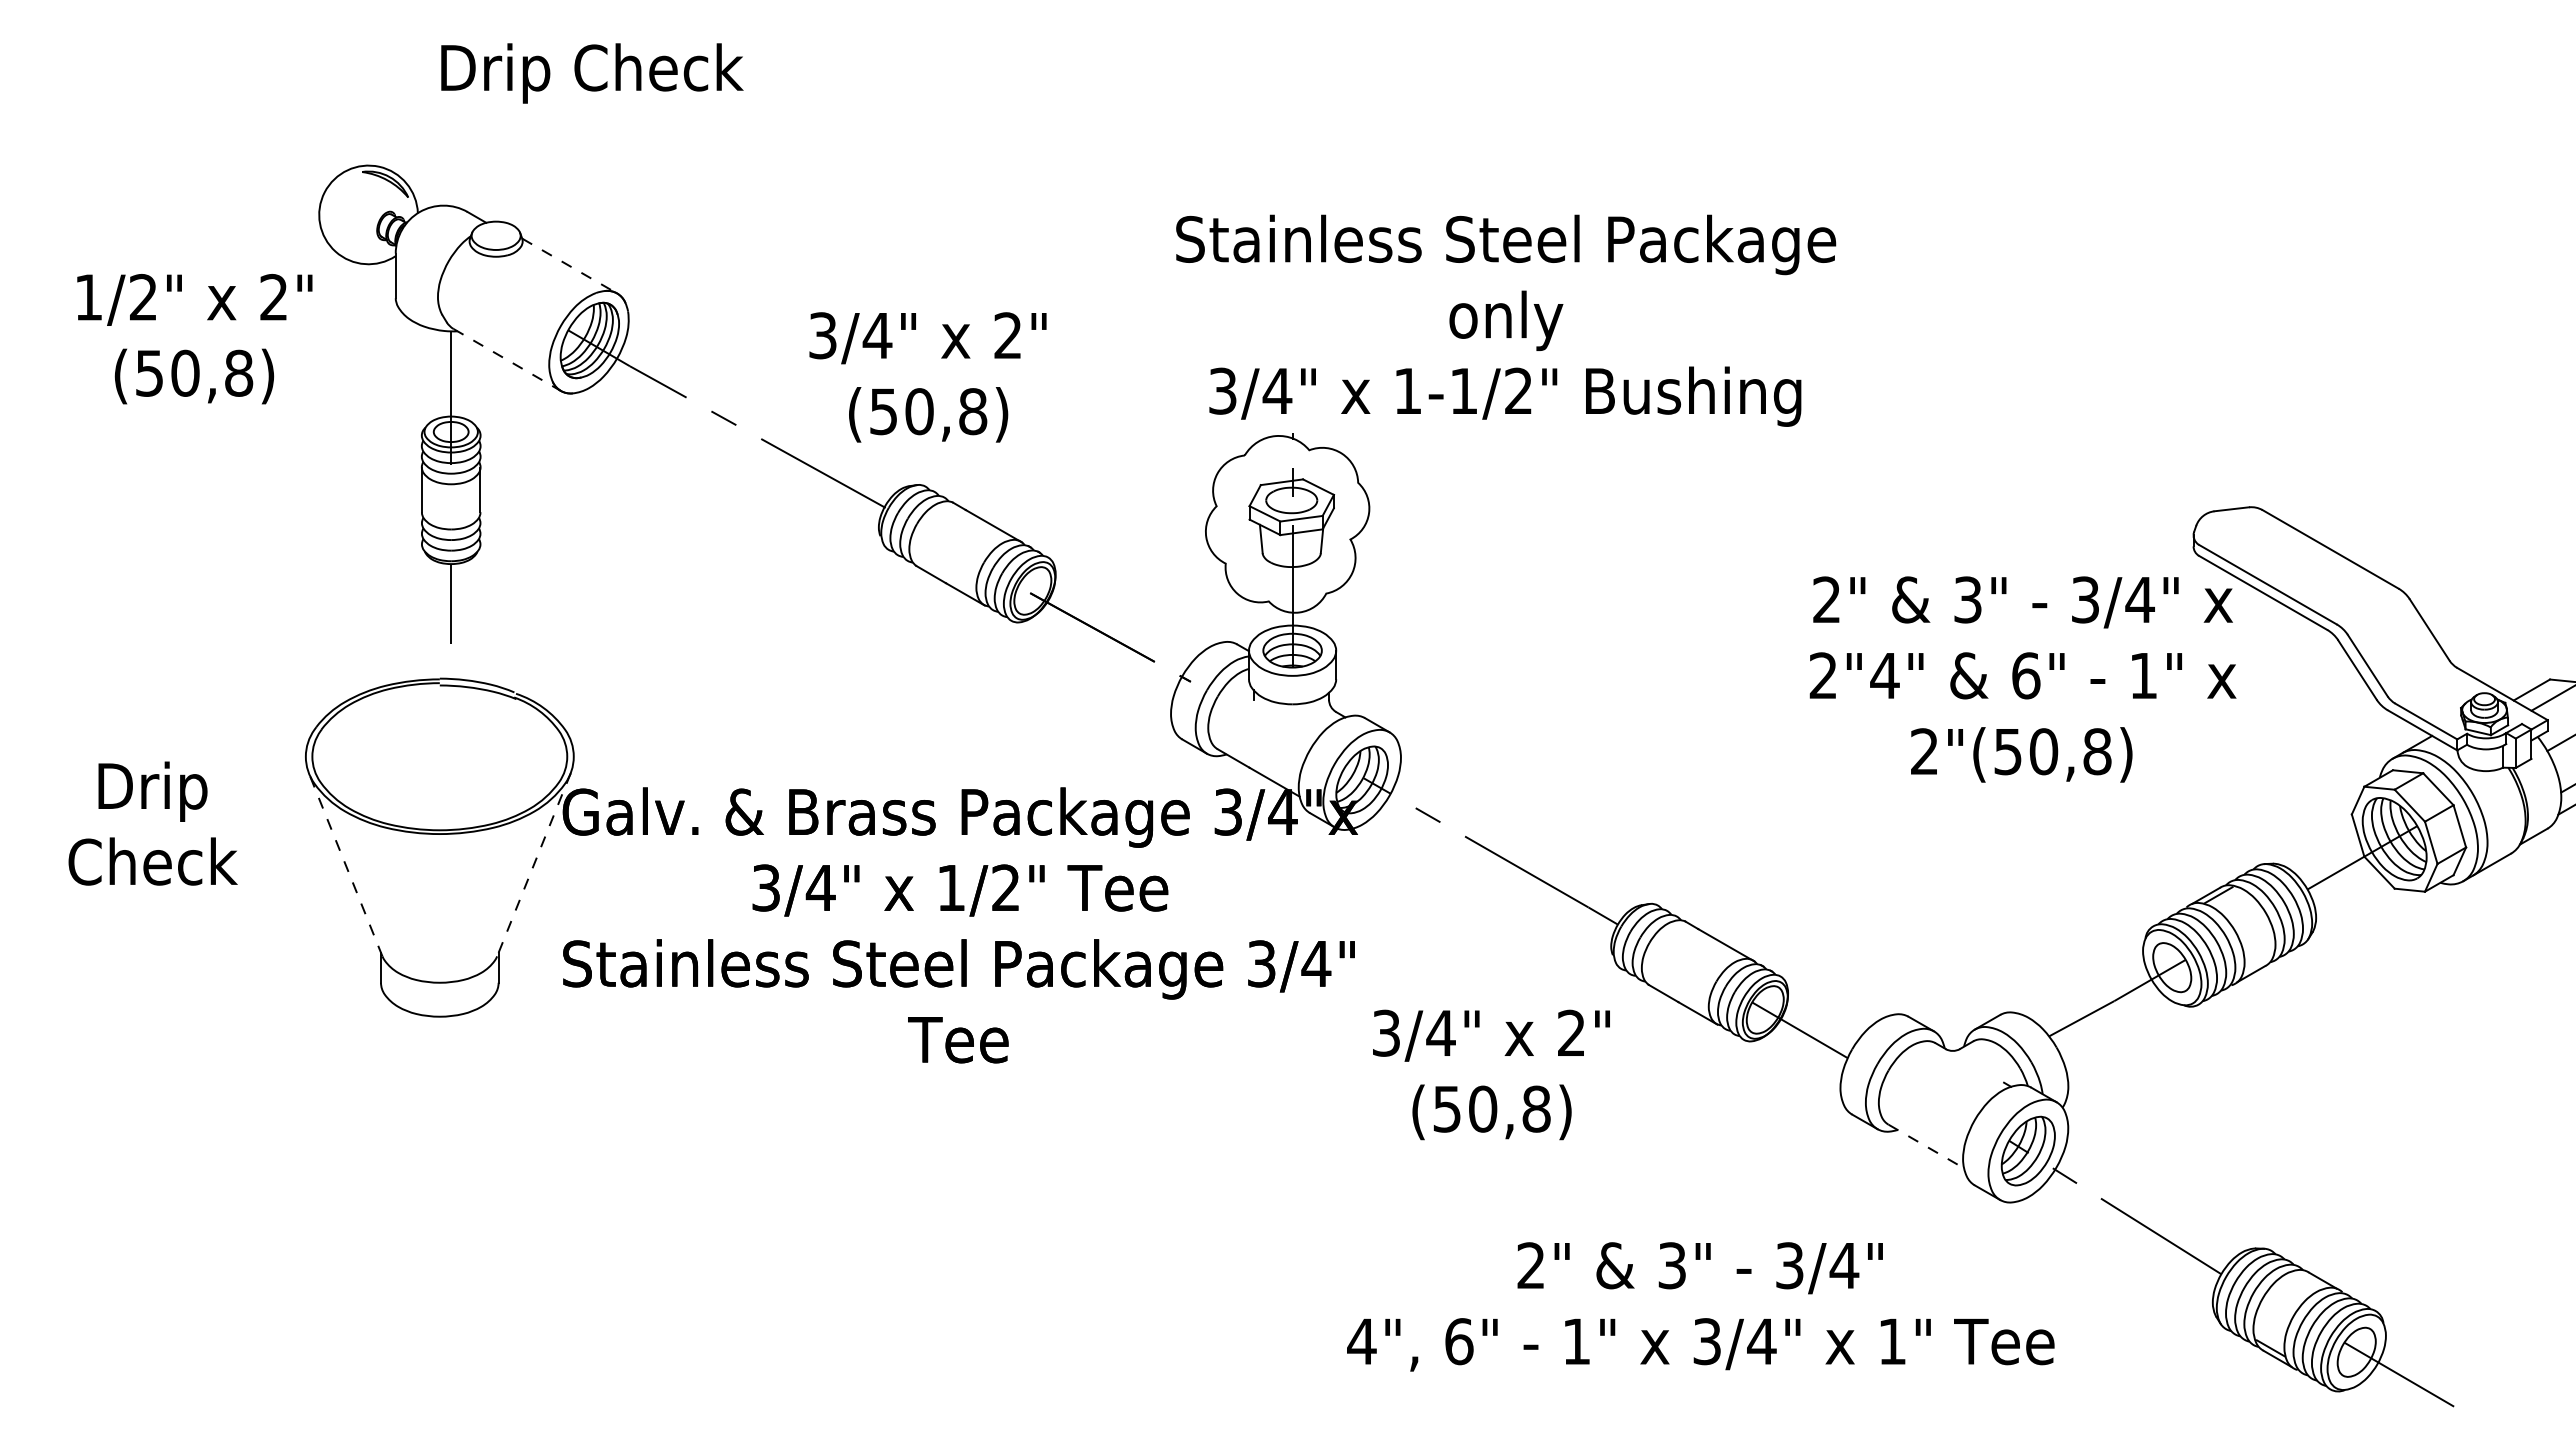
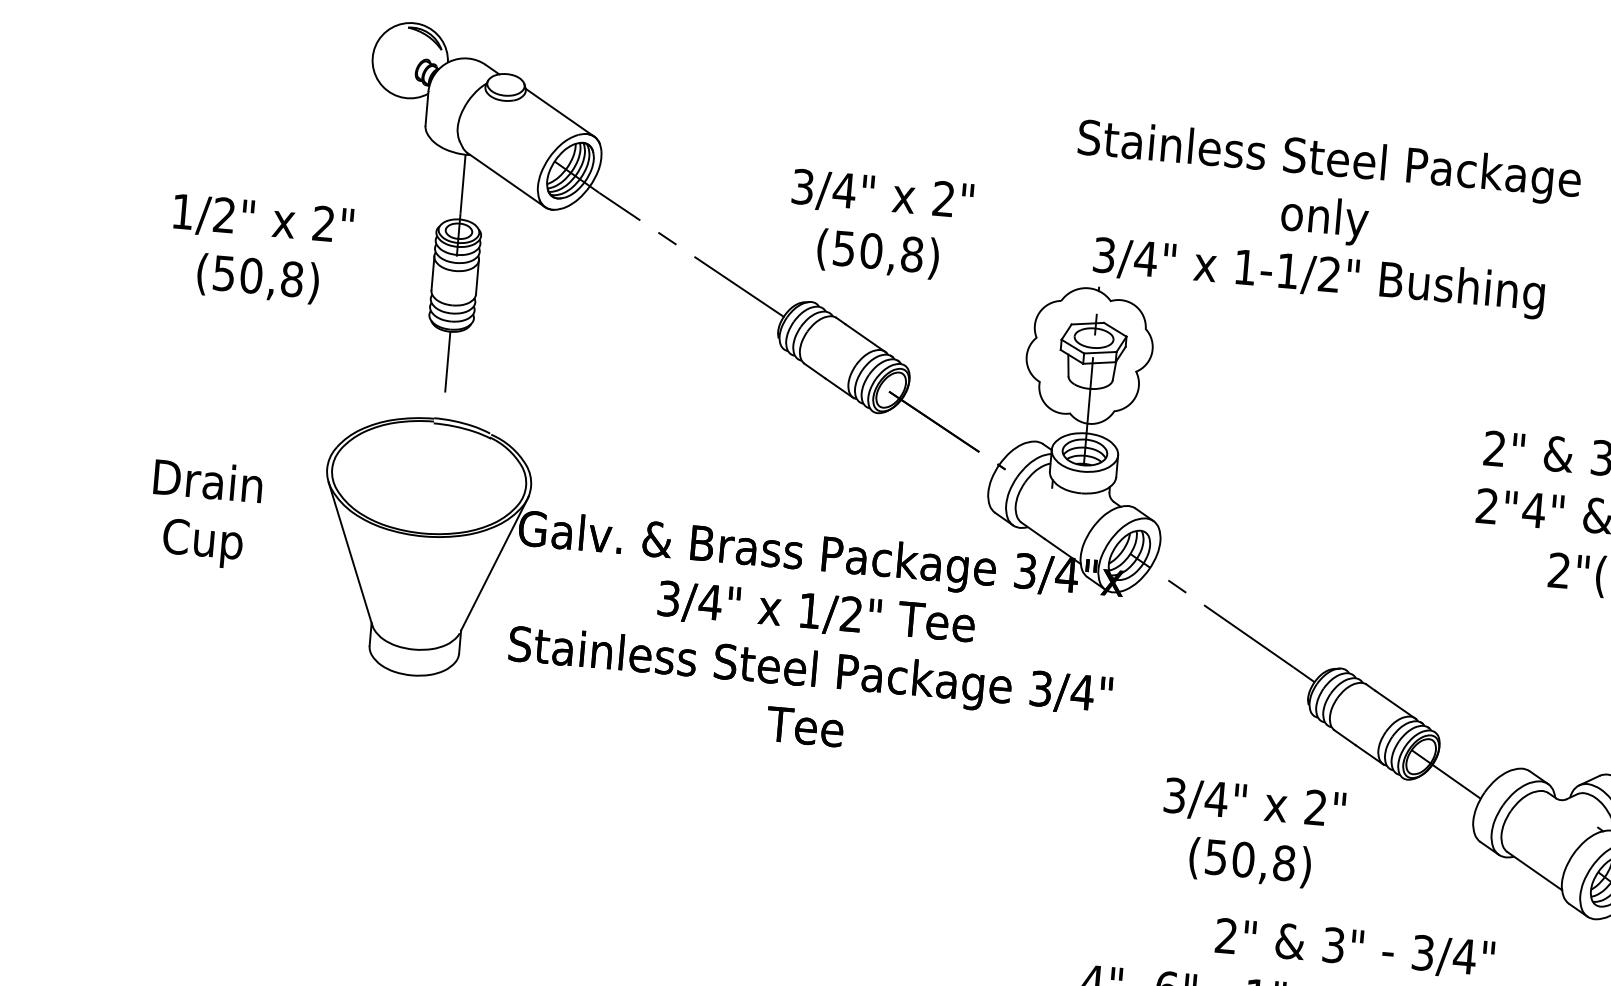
line: (569, 266) -> (559, 113), dashed -> solid
text: (1506, 320) -> (1324, 220), moved
text: (194, 339) -> (260, 250), moved
line: (507, 359) -> (506, 179), dashed -> solid
text: (927, 377) -> (879, 225), moved
text: (152, 829) -> (205, 514), Drip Check -> Drain Cup
line: (535, 861) -> (495, 563), dashed -> solid
line: (345, 864) -> (350, 553), dashed -> solid
text: (1491, 1074) -> (1252, 833), moved
line: (1926, 1146) -> (1534, 871), dashed -> solid

